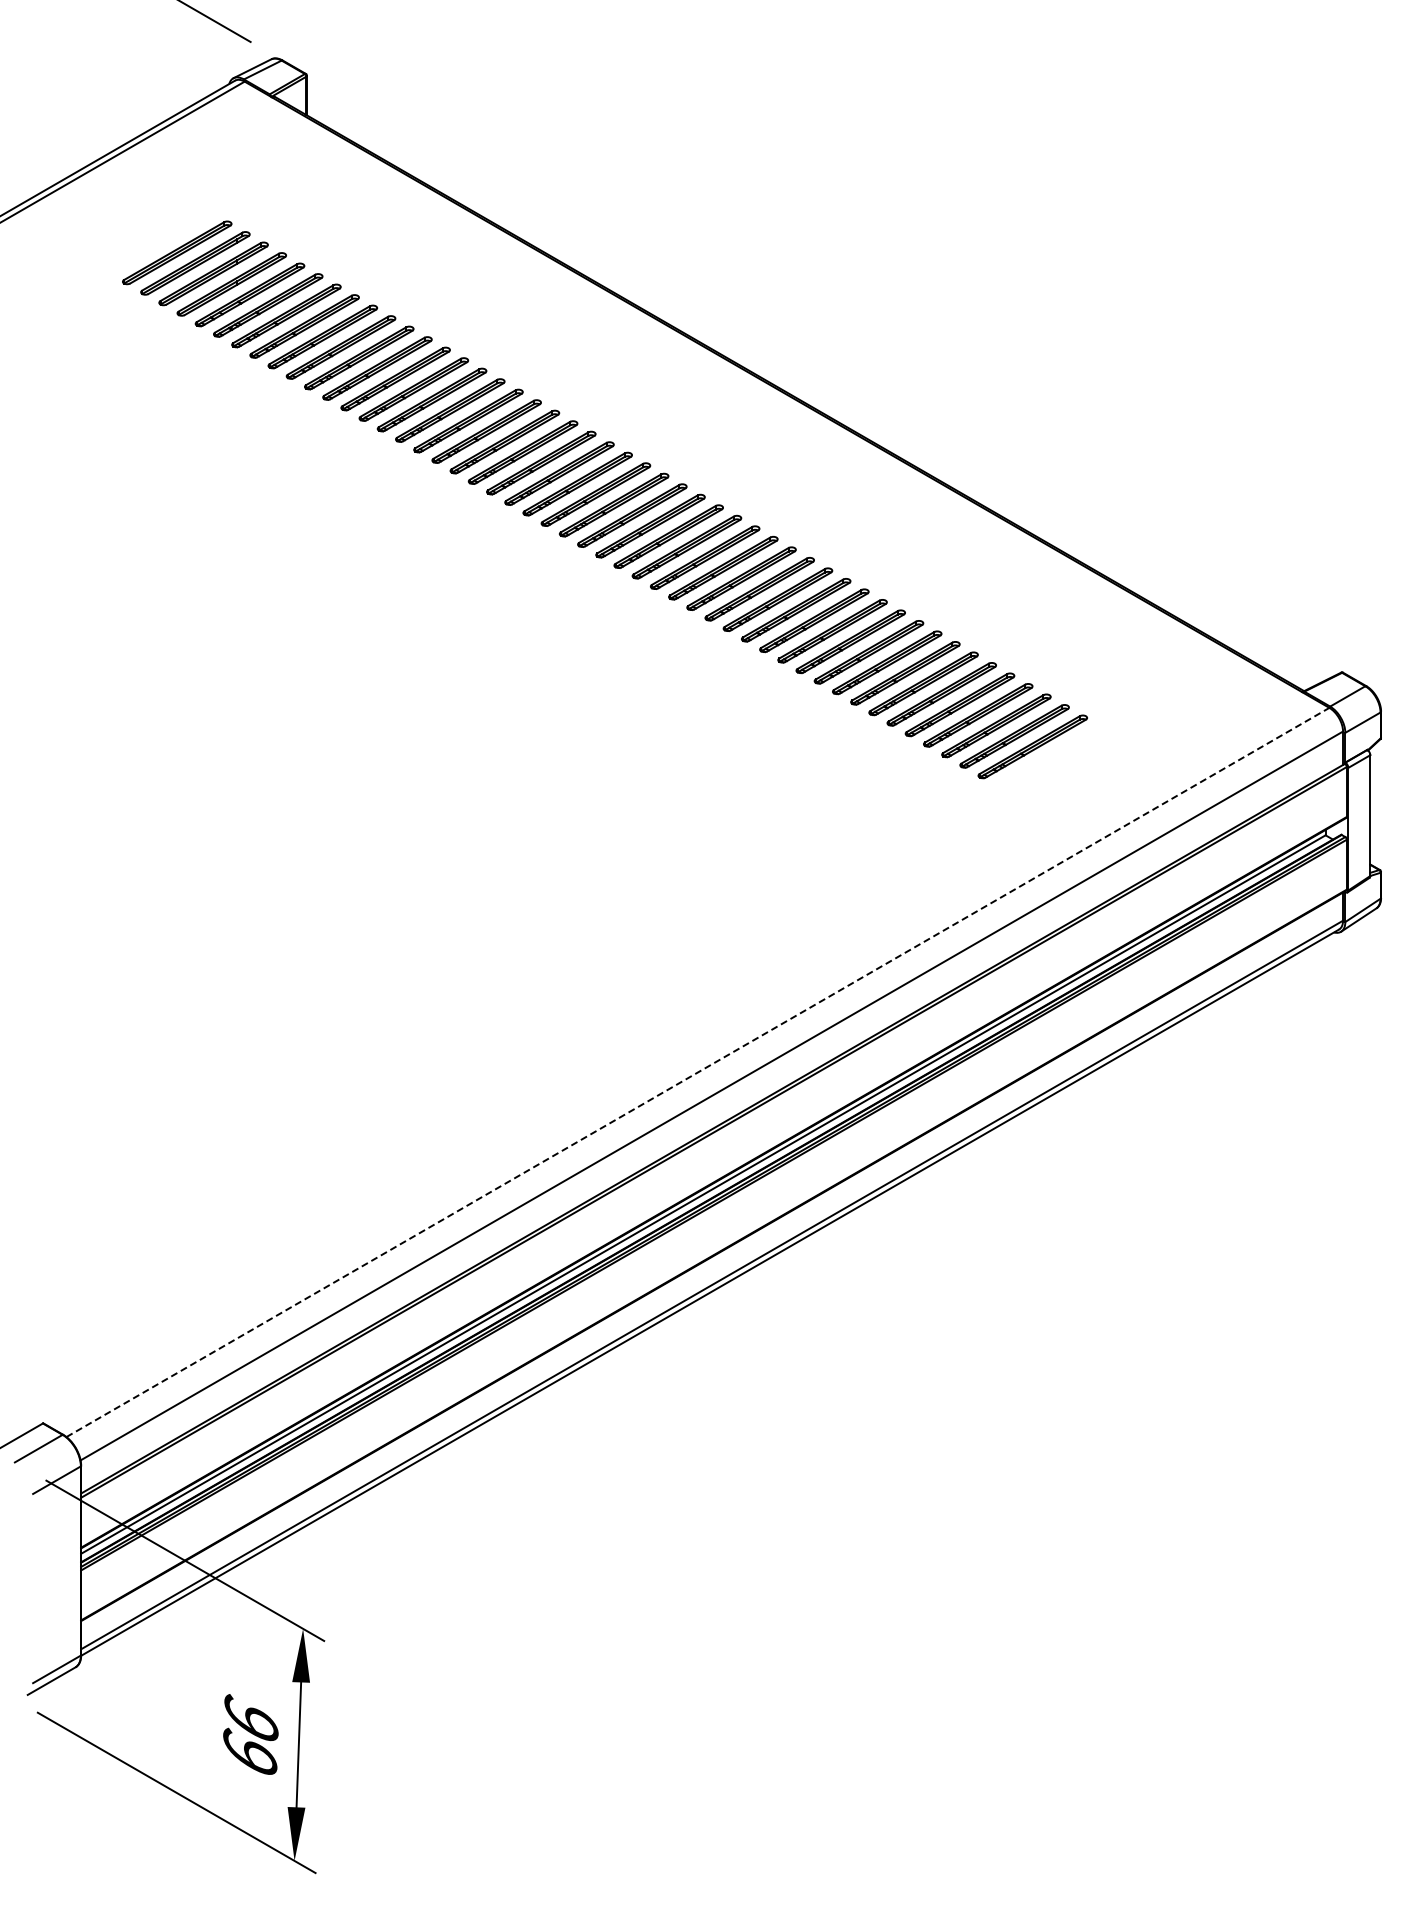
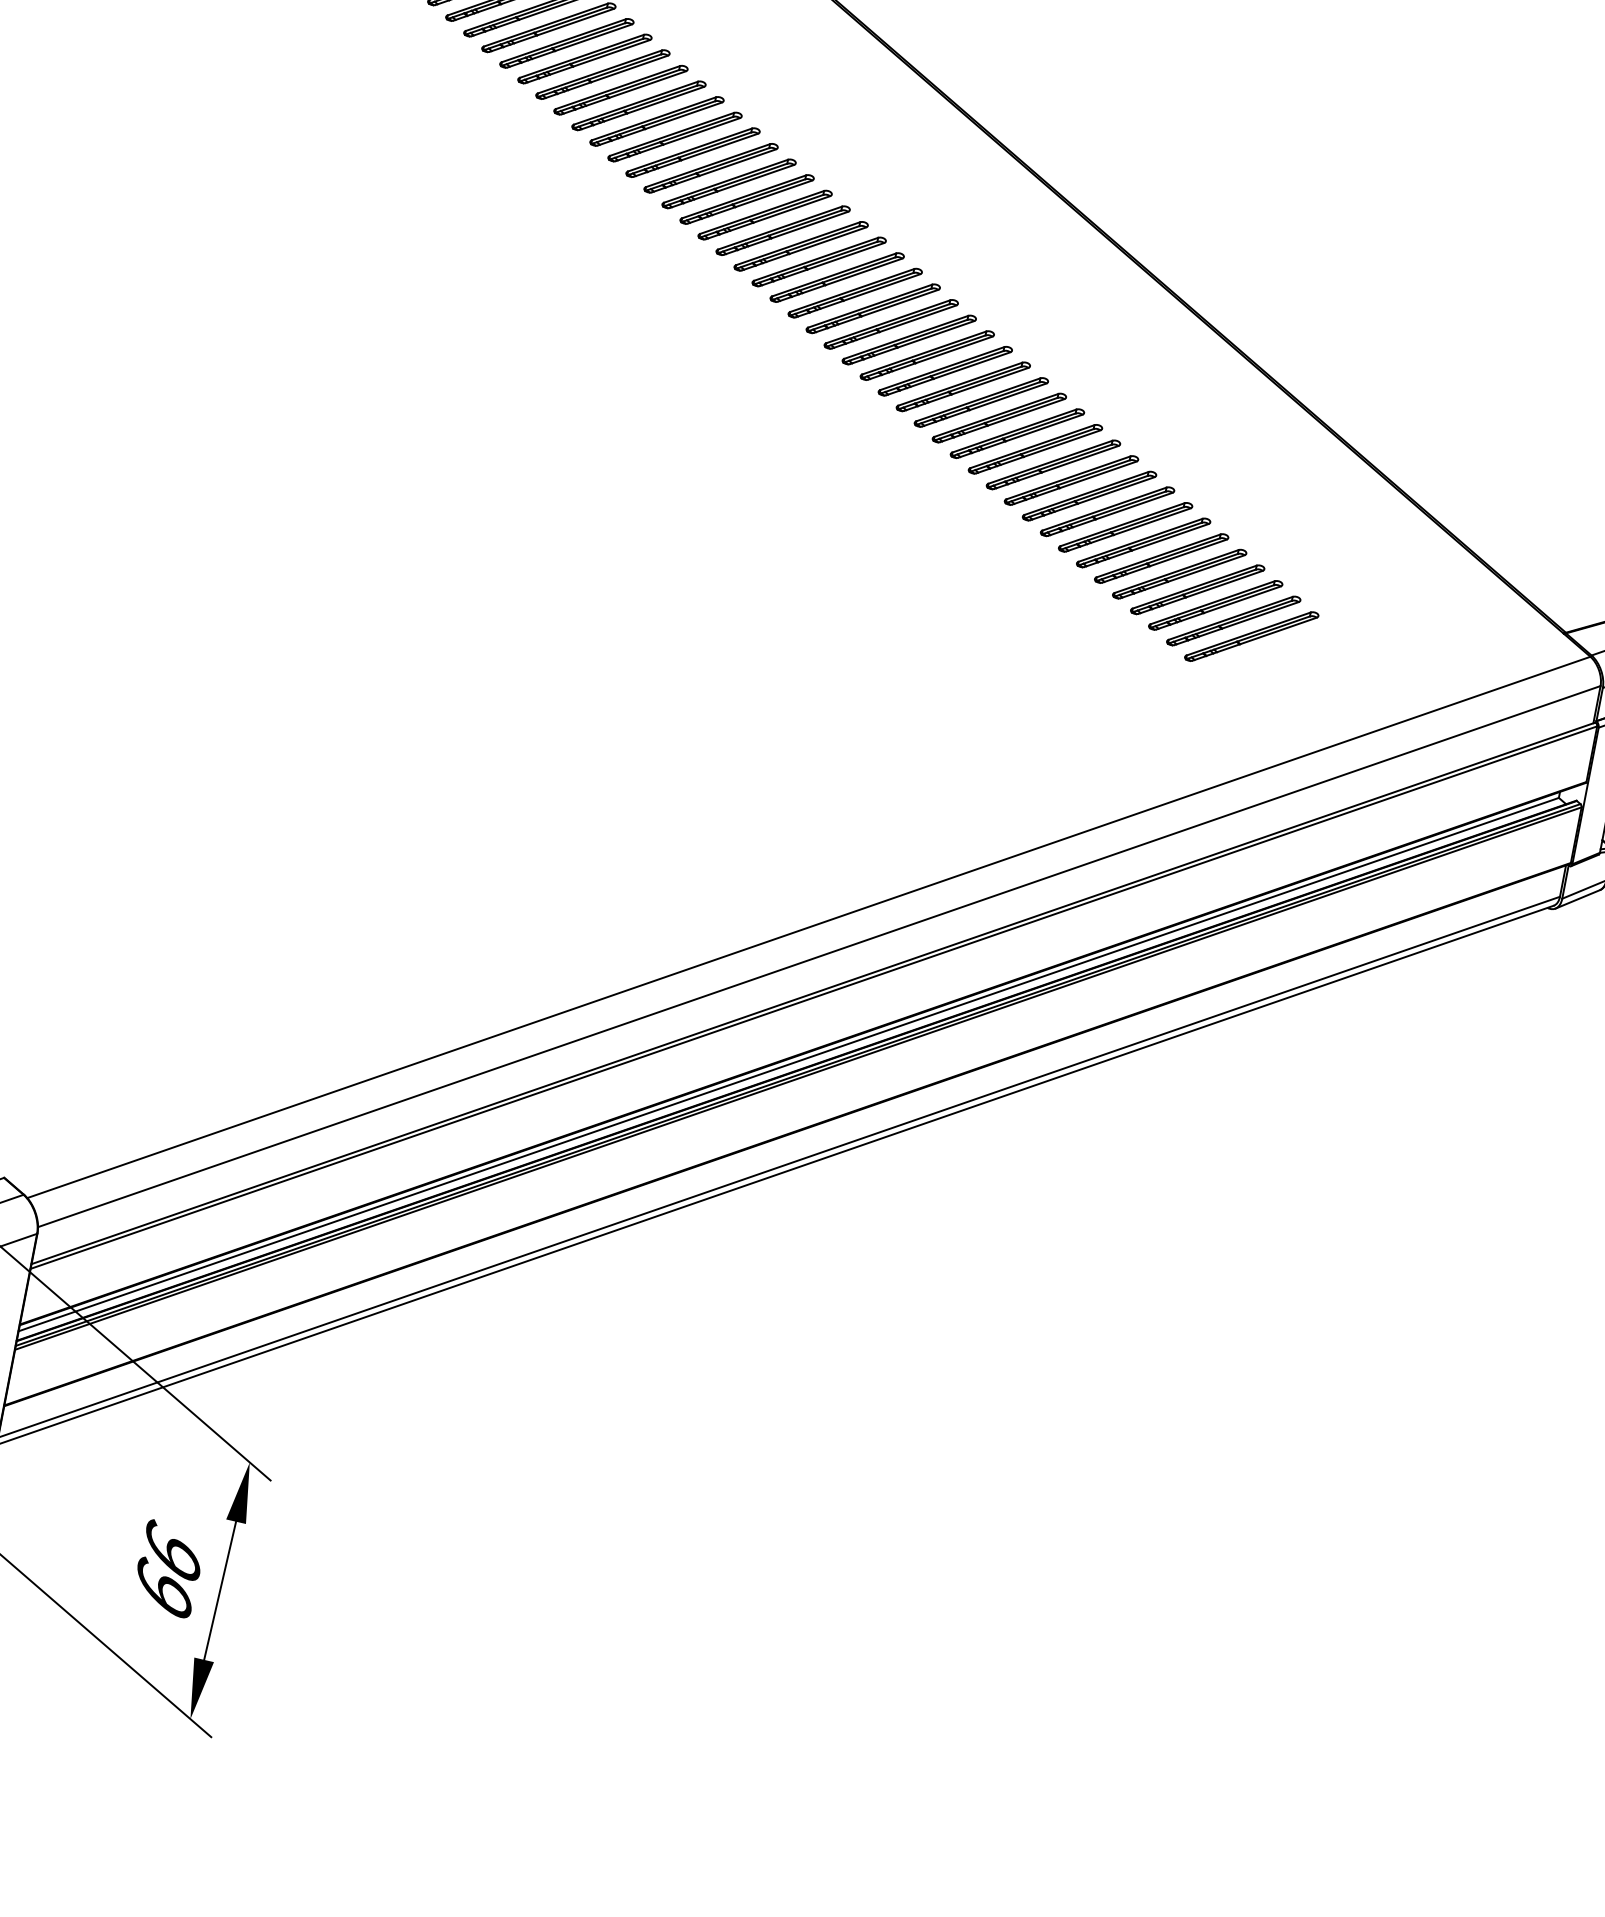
line: (698, 1072) -> (809, 927), dashed -> solid

